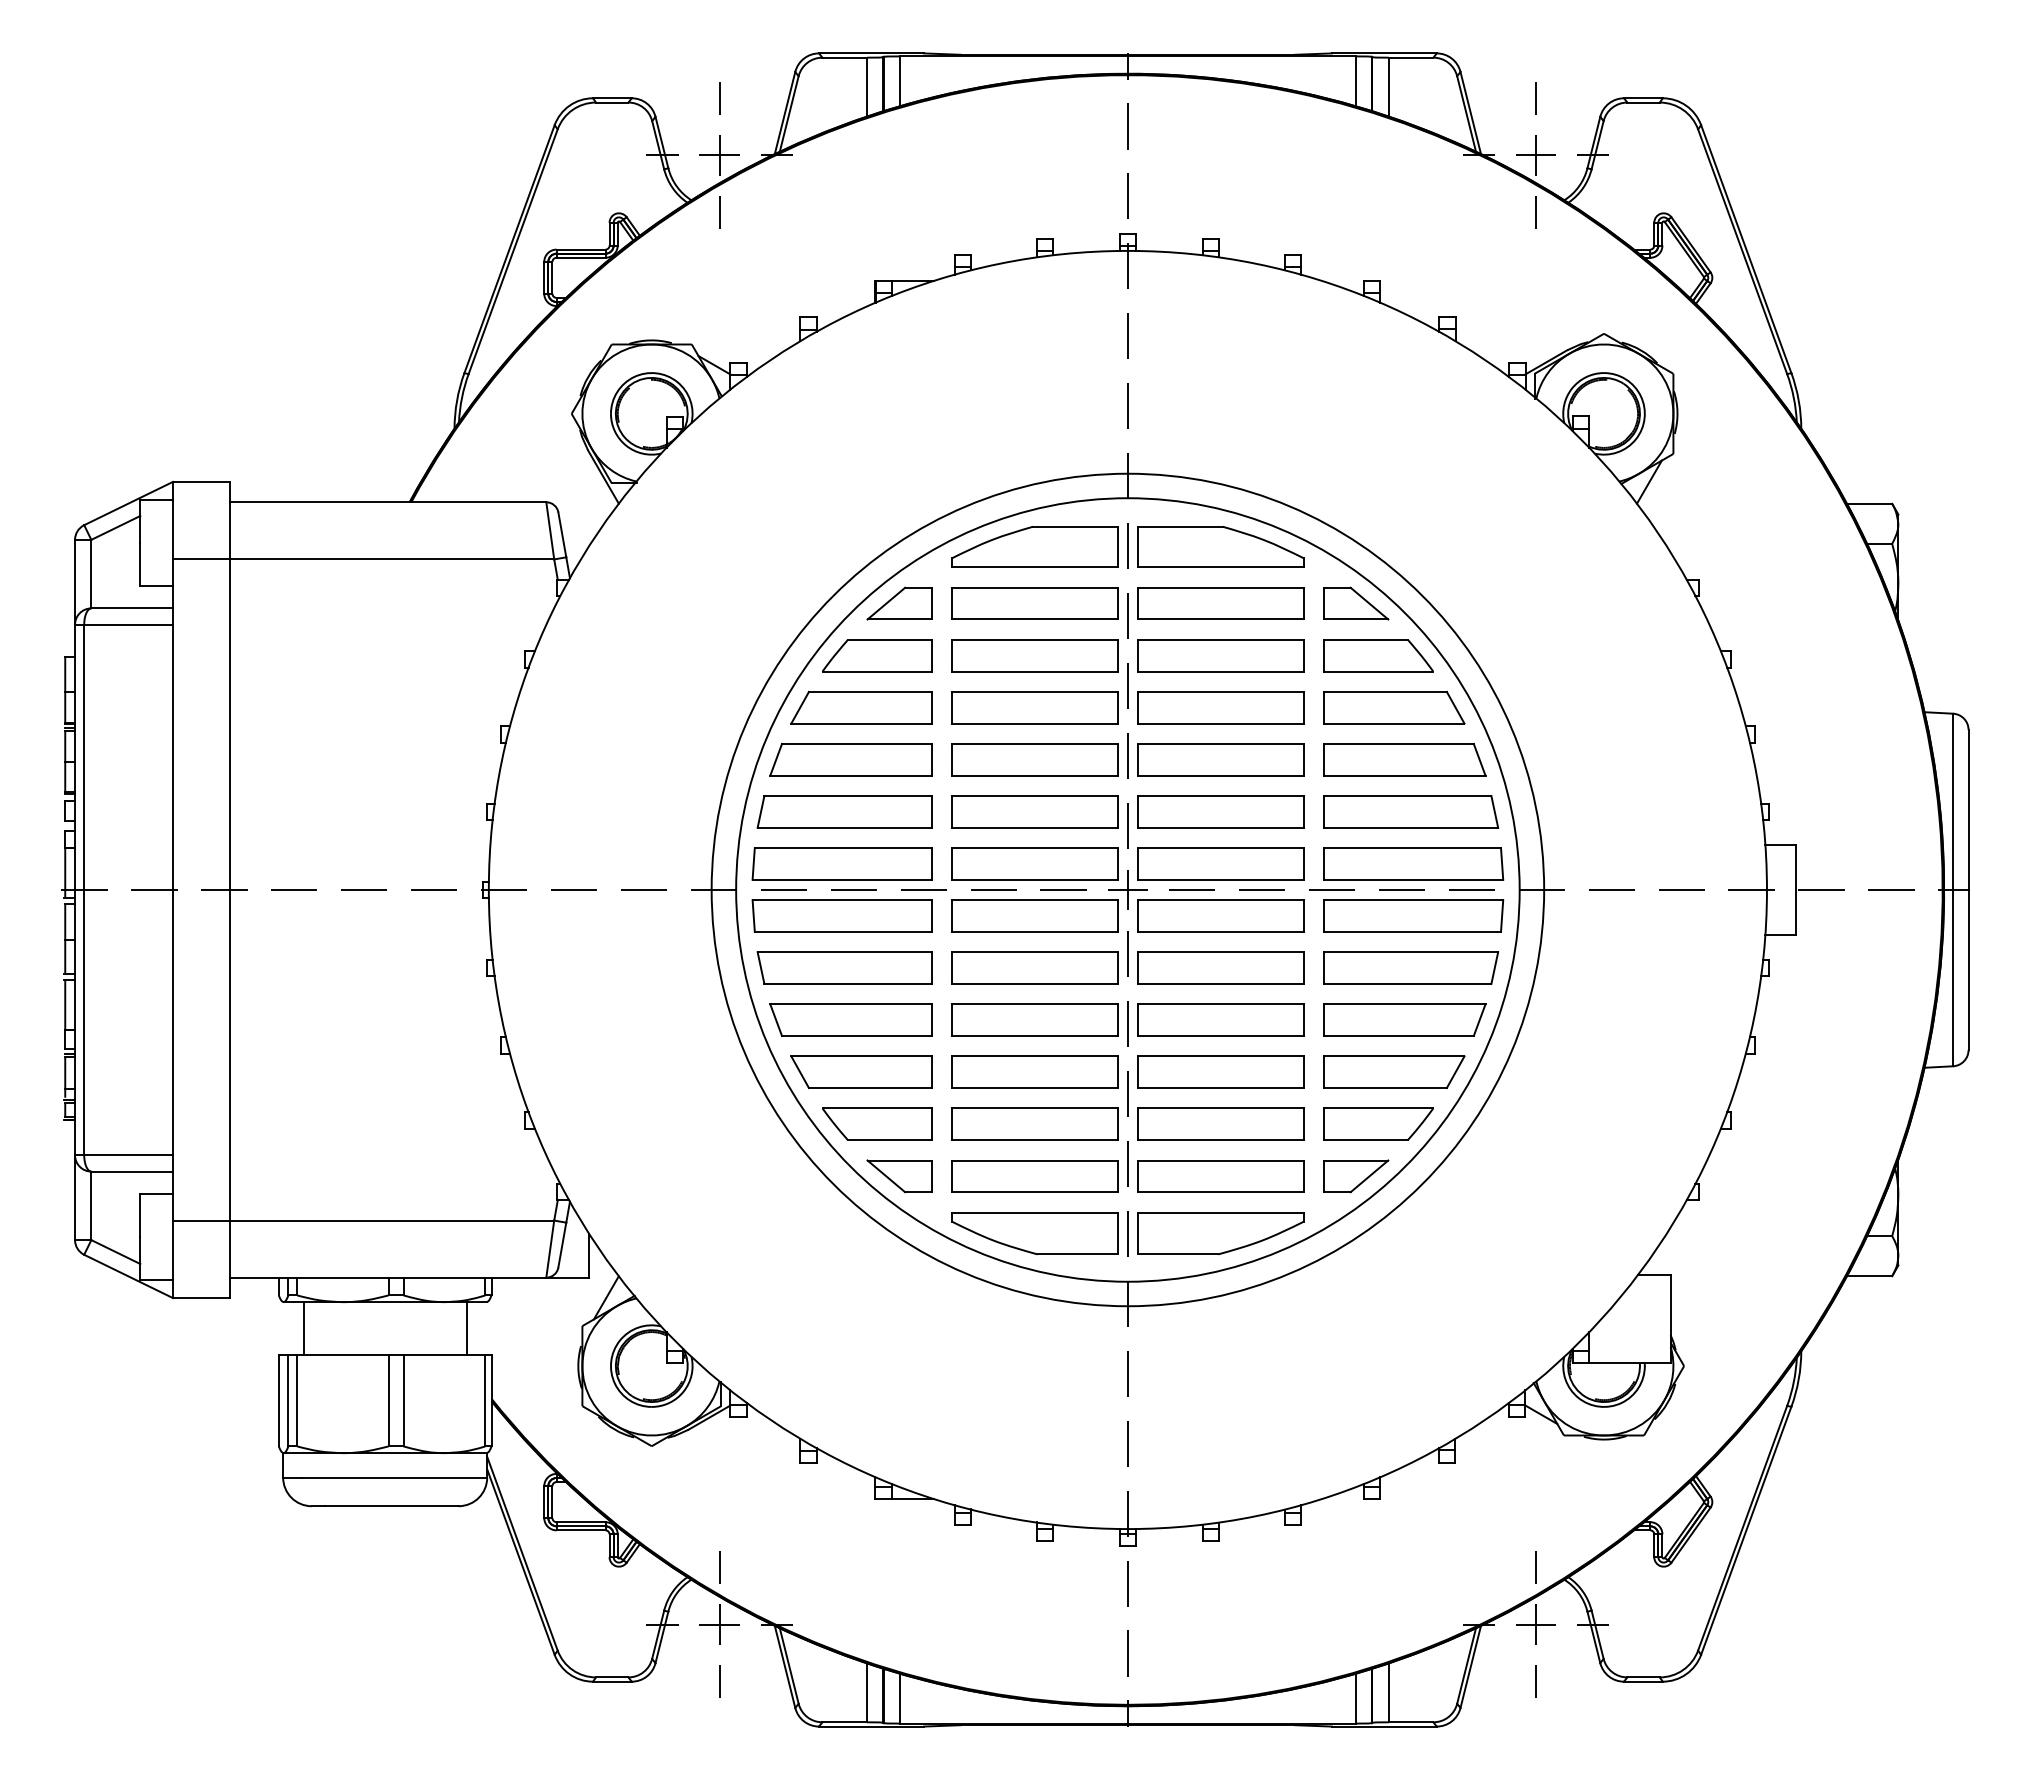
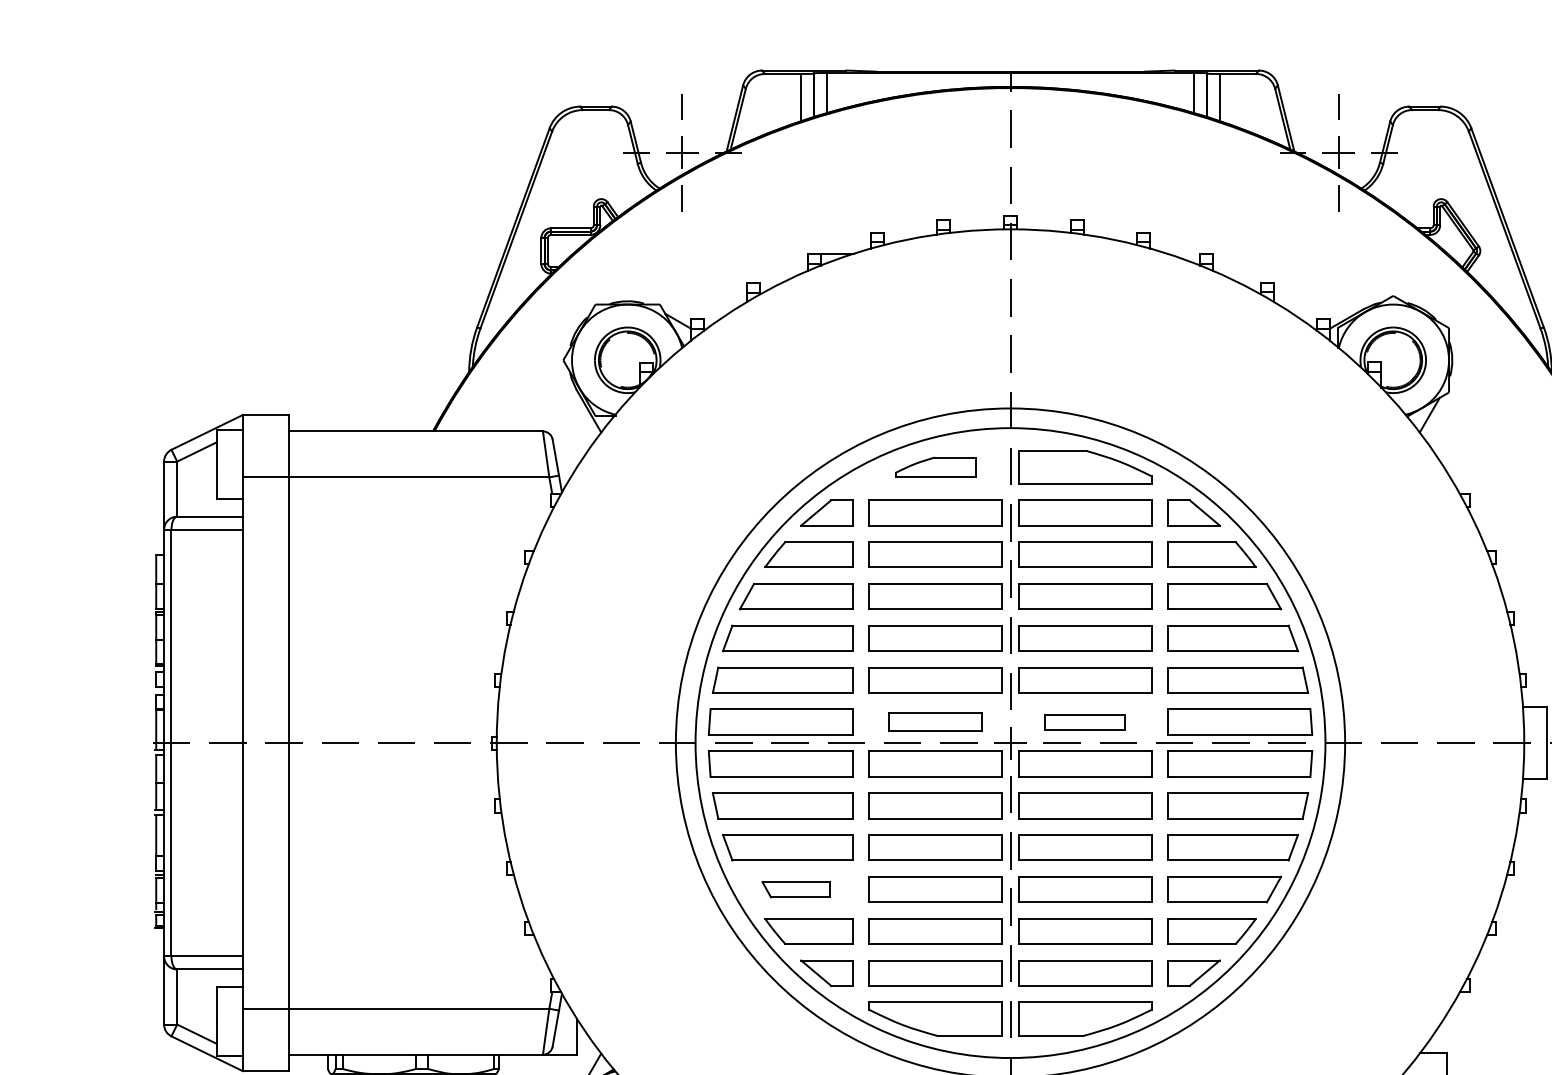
part: (1034, 546) -> (935, 466), size x0.6
part: (1034, 863) -> (935, 721), size x0.7
part: (1220, 863) -> (1084, 721), size x0.6
part: (861, 1072) -> (796, 889), size x0.6

